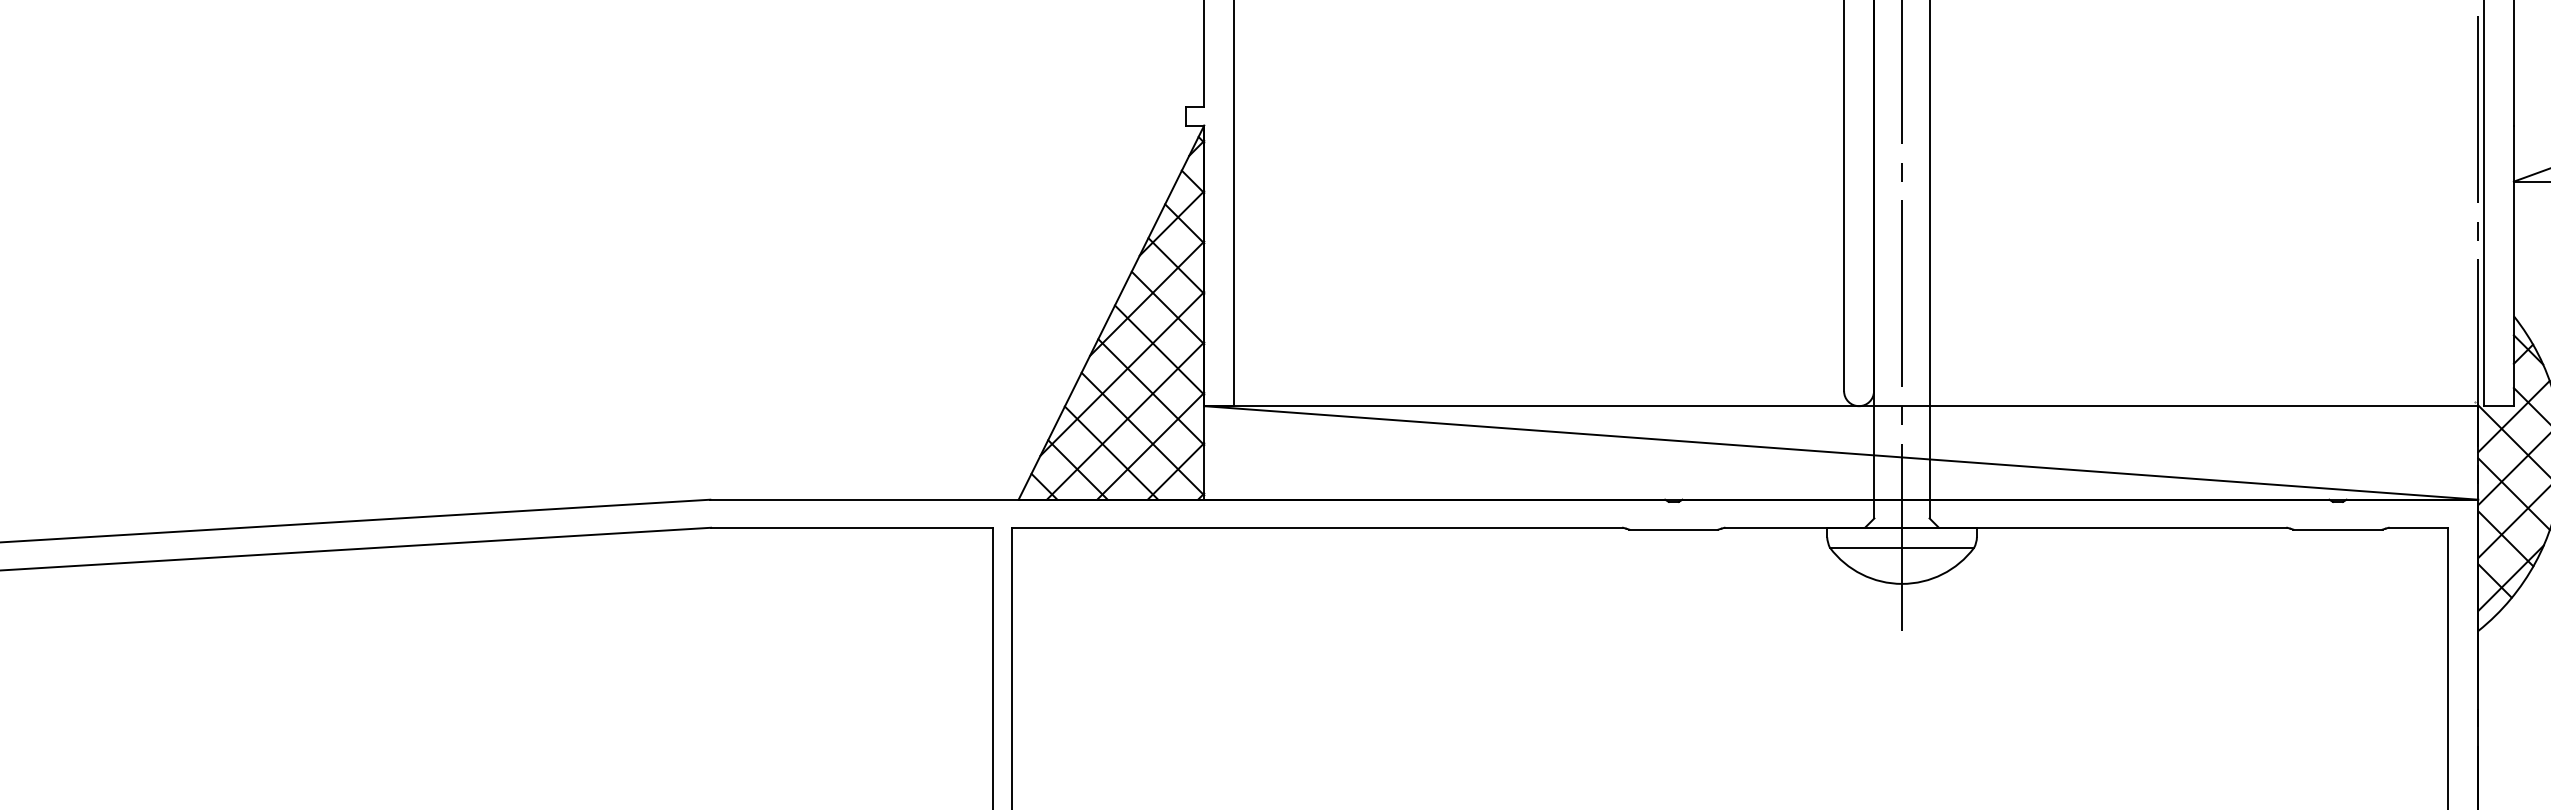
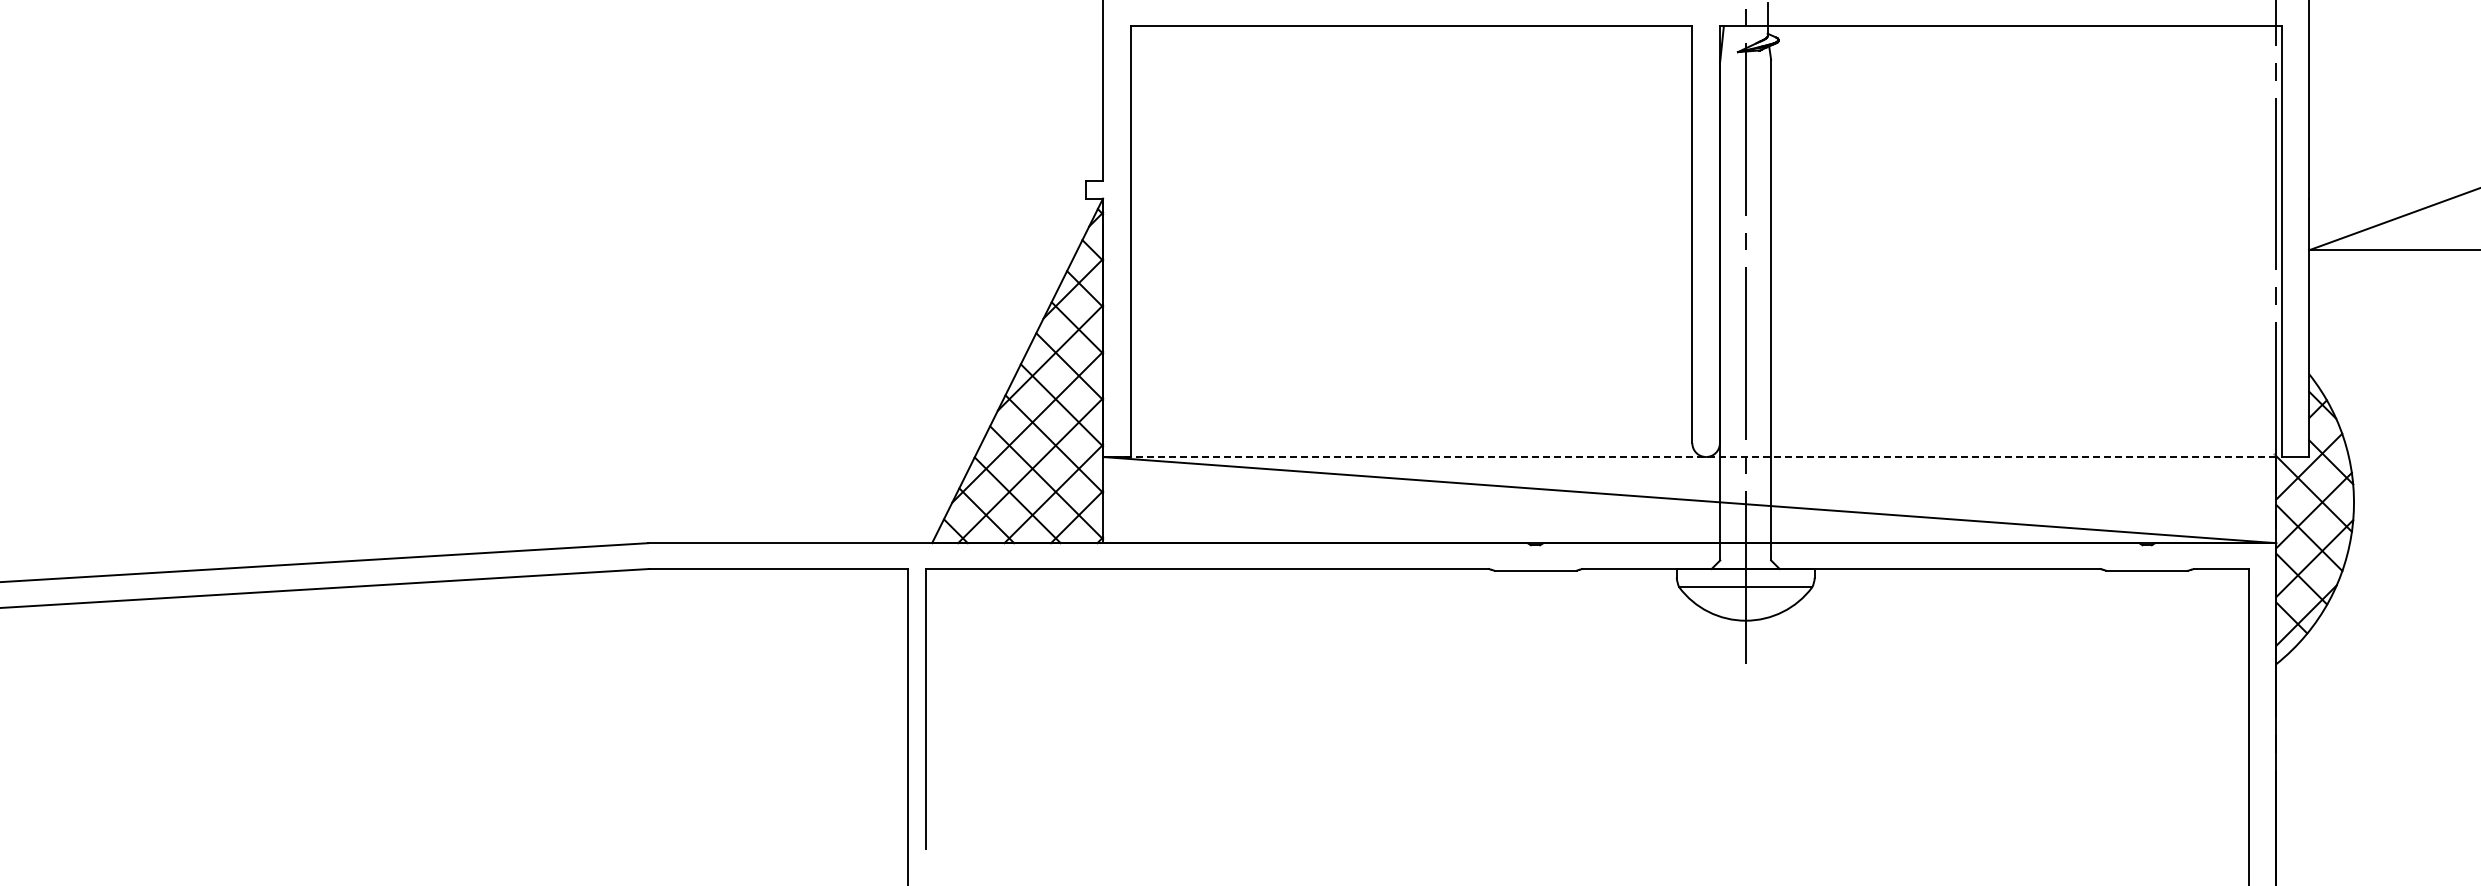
line: (1840, 406) -> (1689, 457), solid -> dashed

